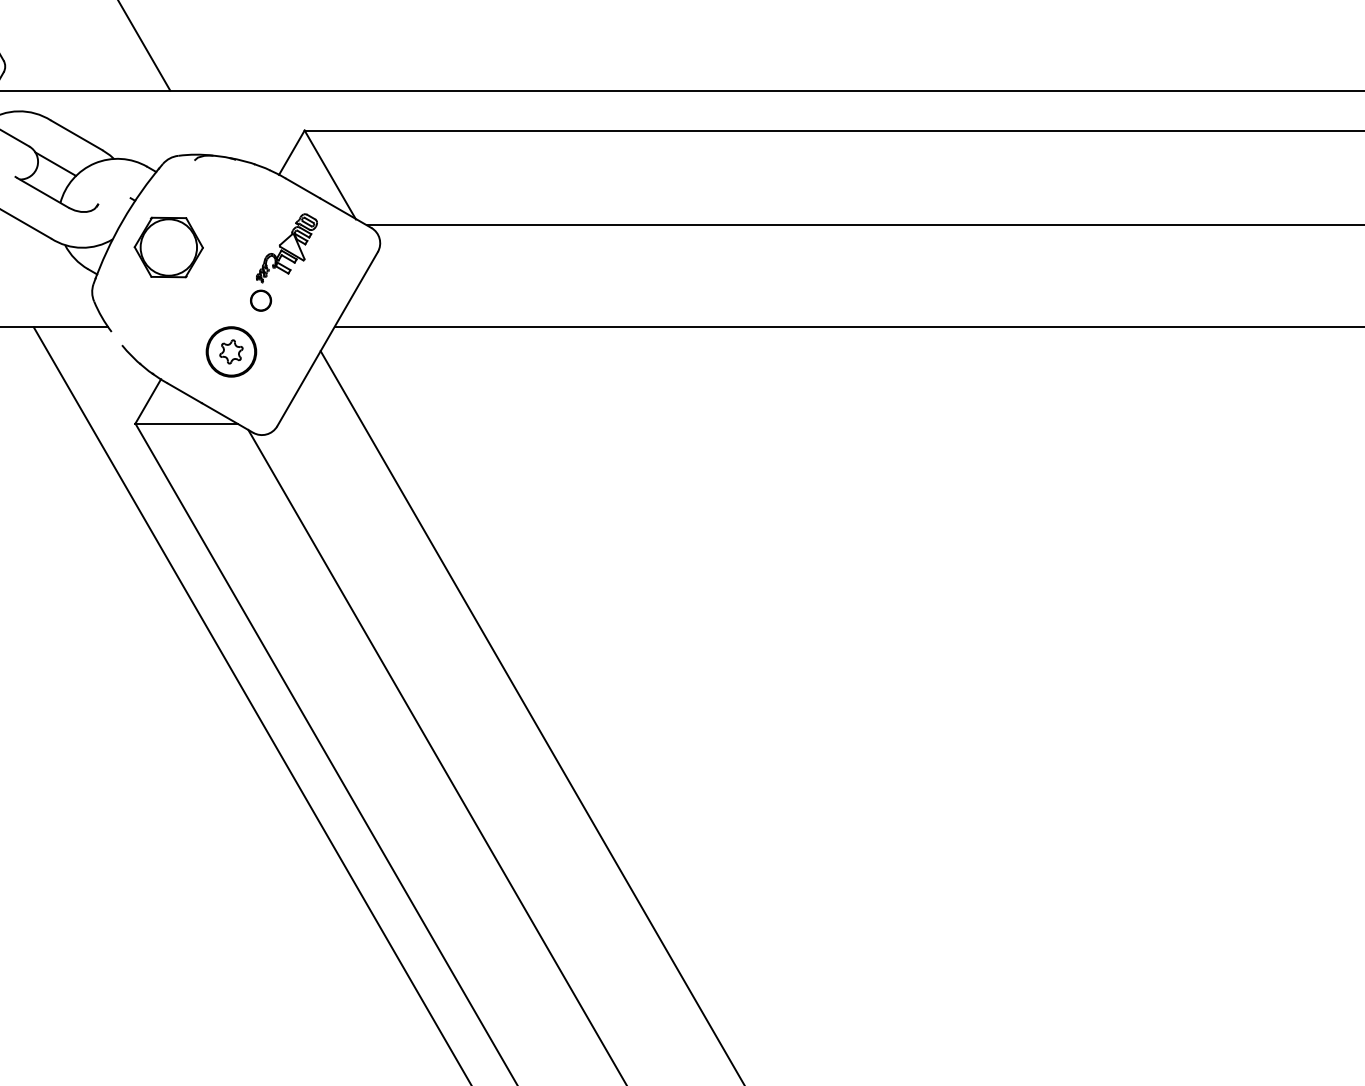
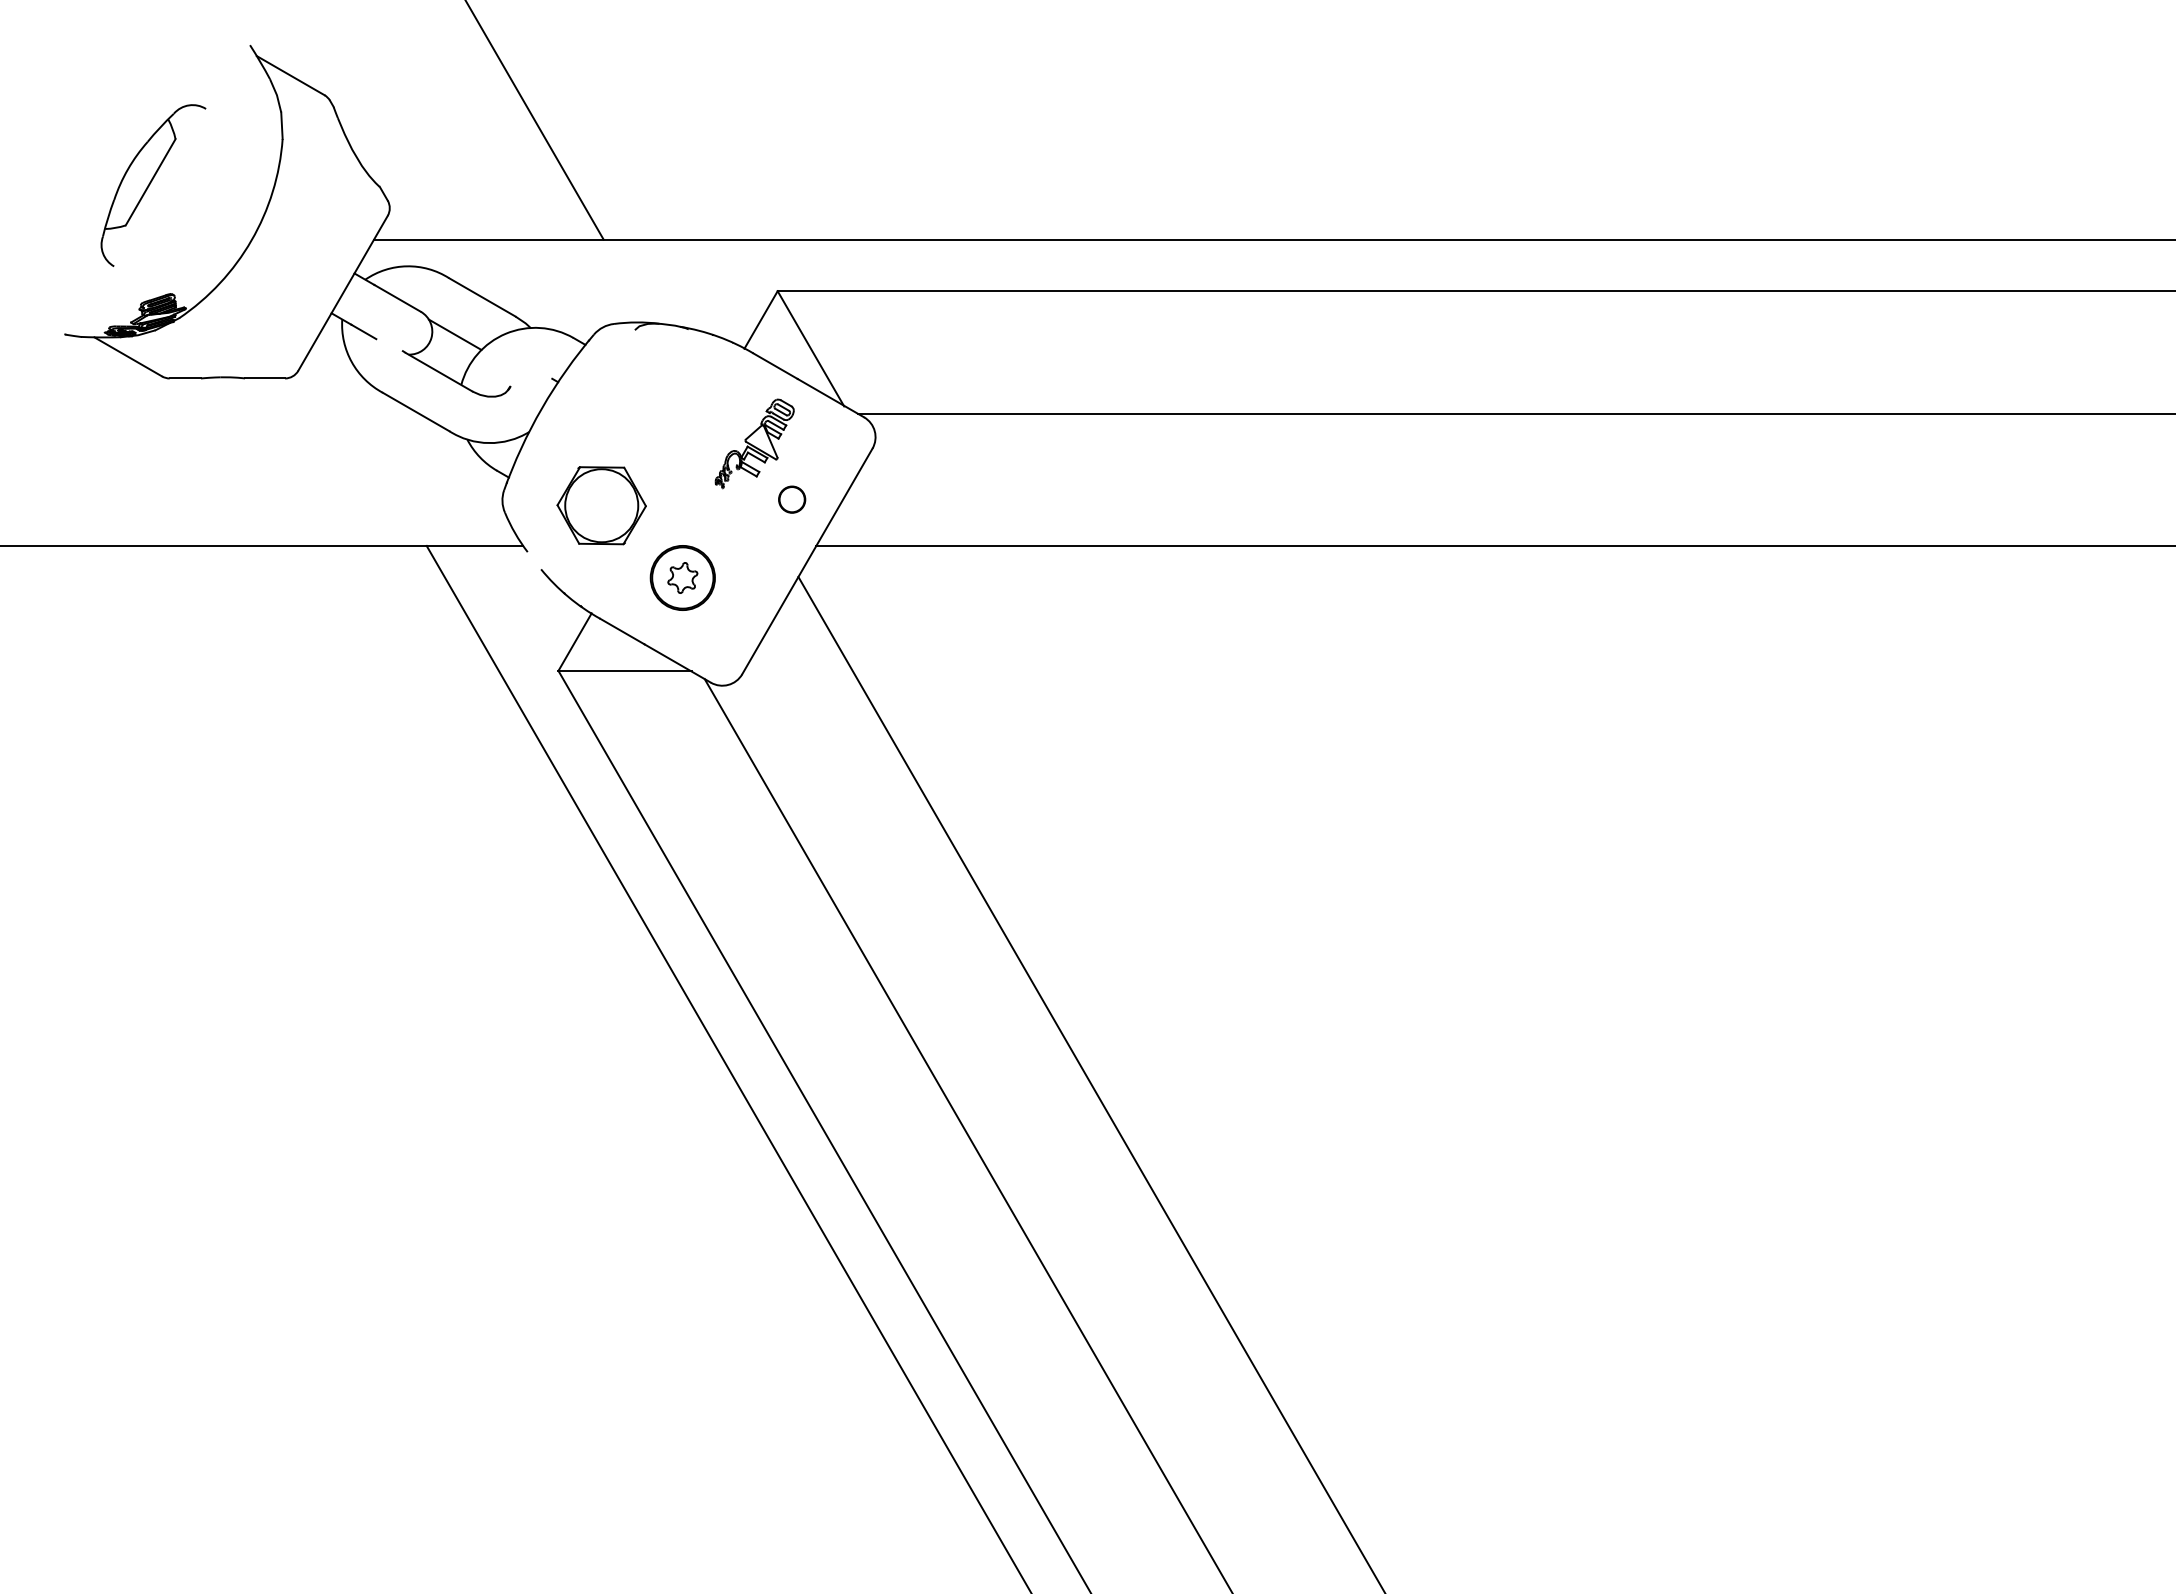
part: (168, 247) -> (601, 505), moved
circle: (261, 300) -> (792, 499), moved

